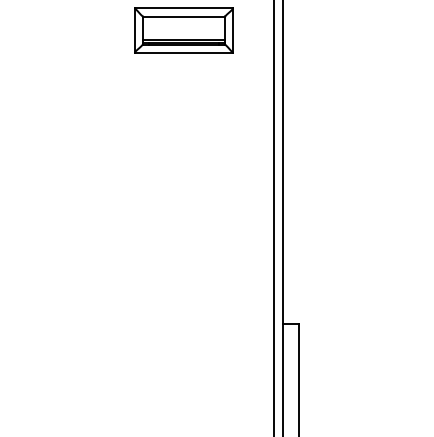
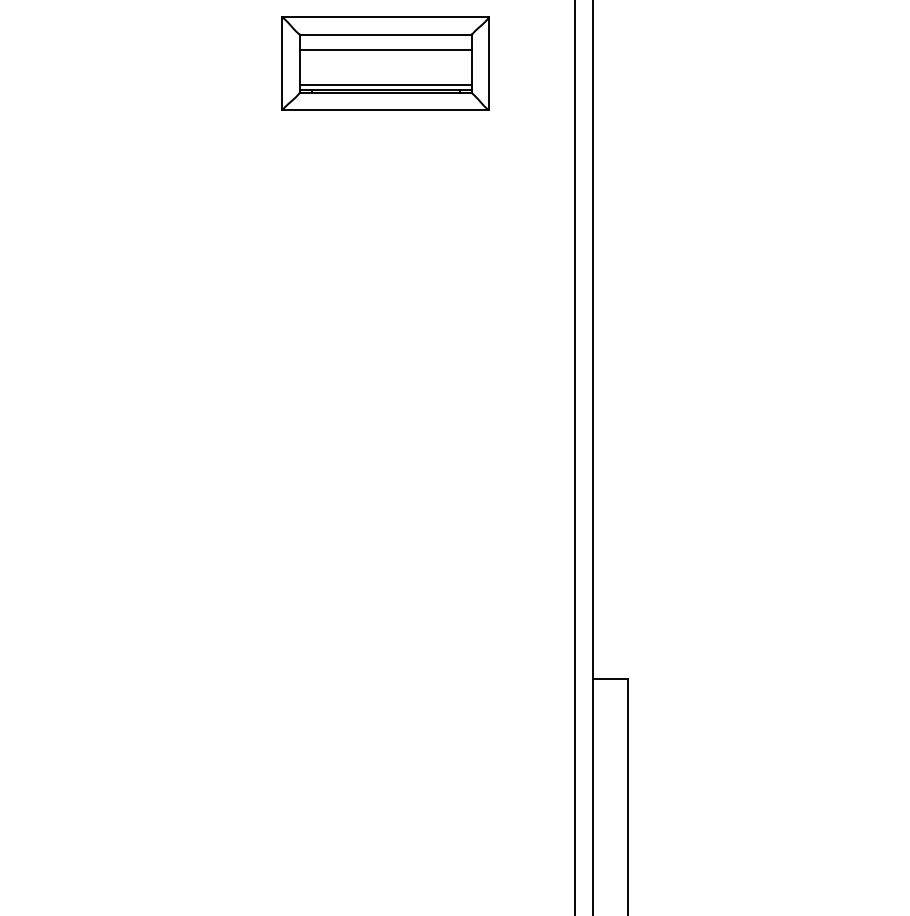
line: (183, 24) -> (384, 51), added

